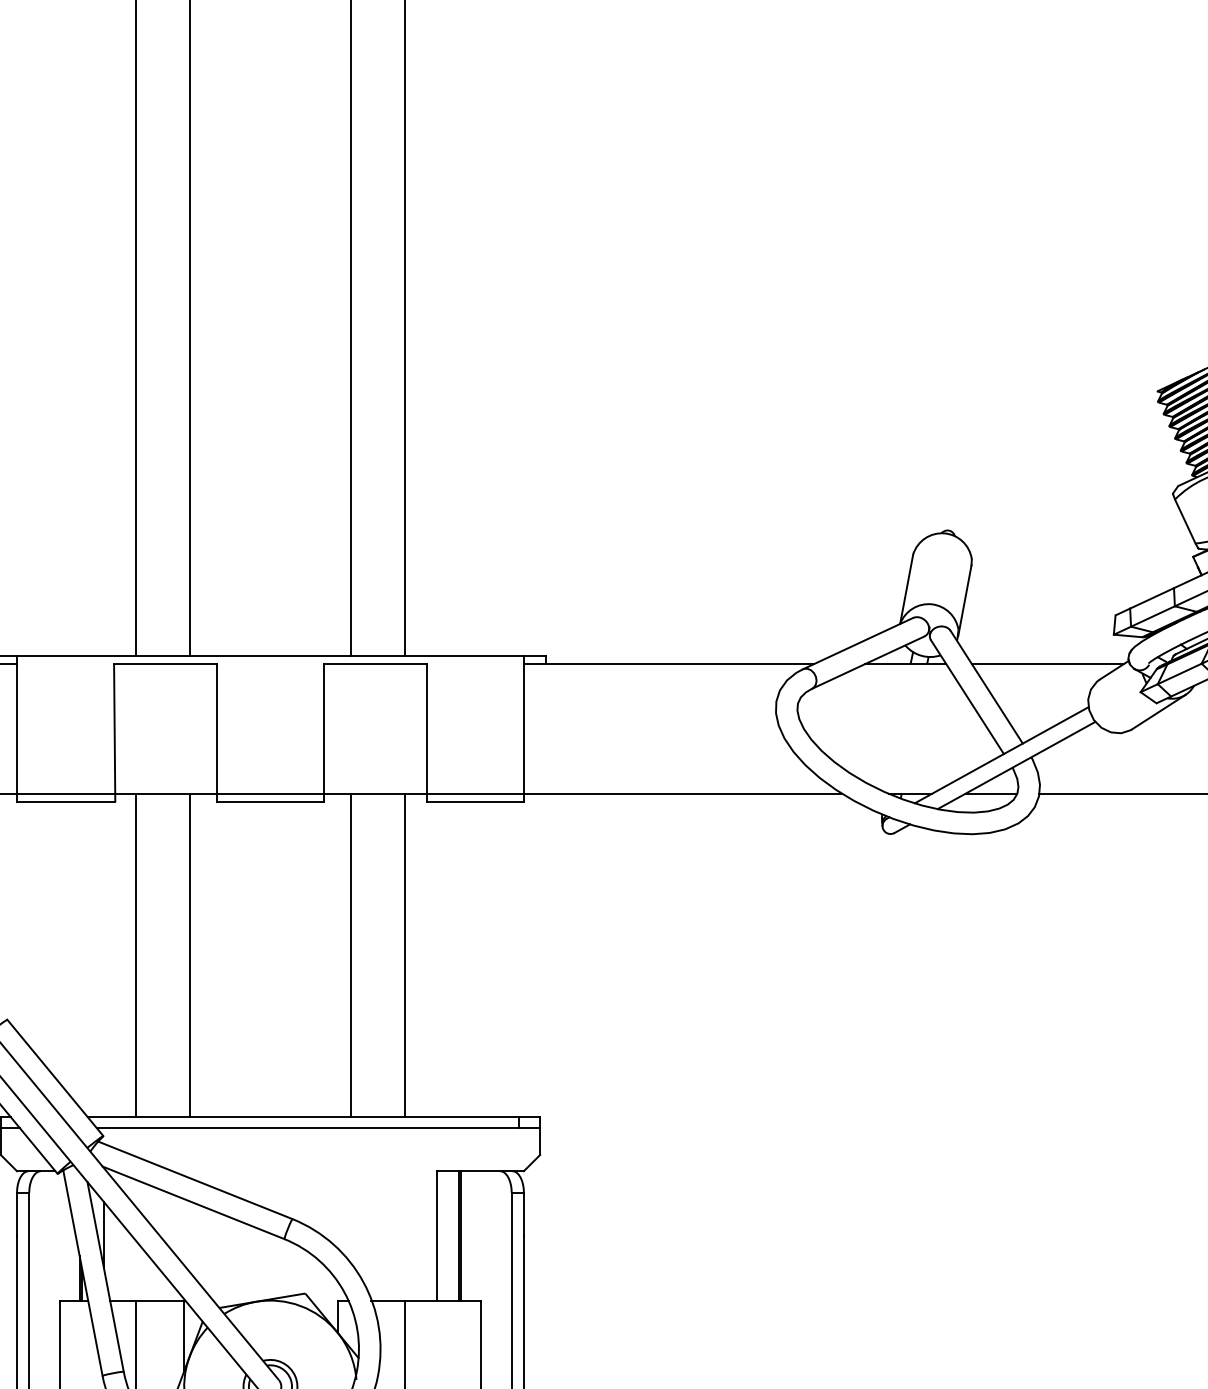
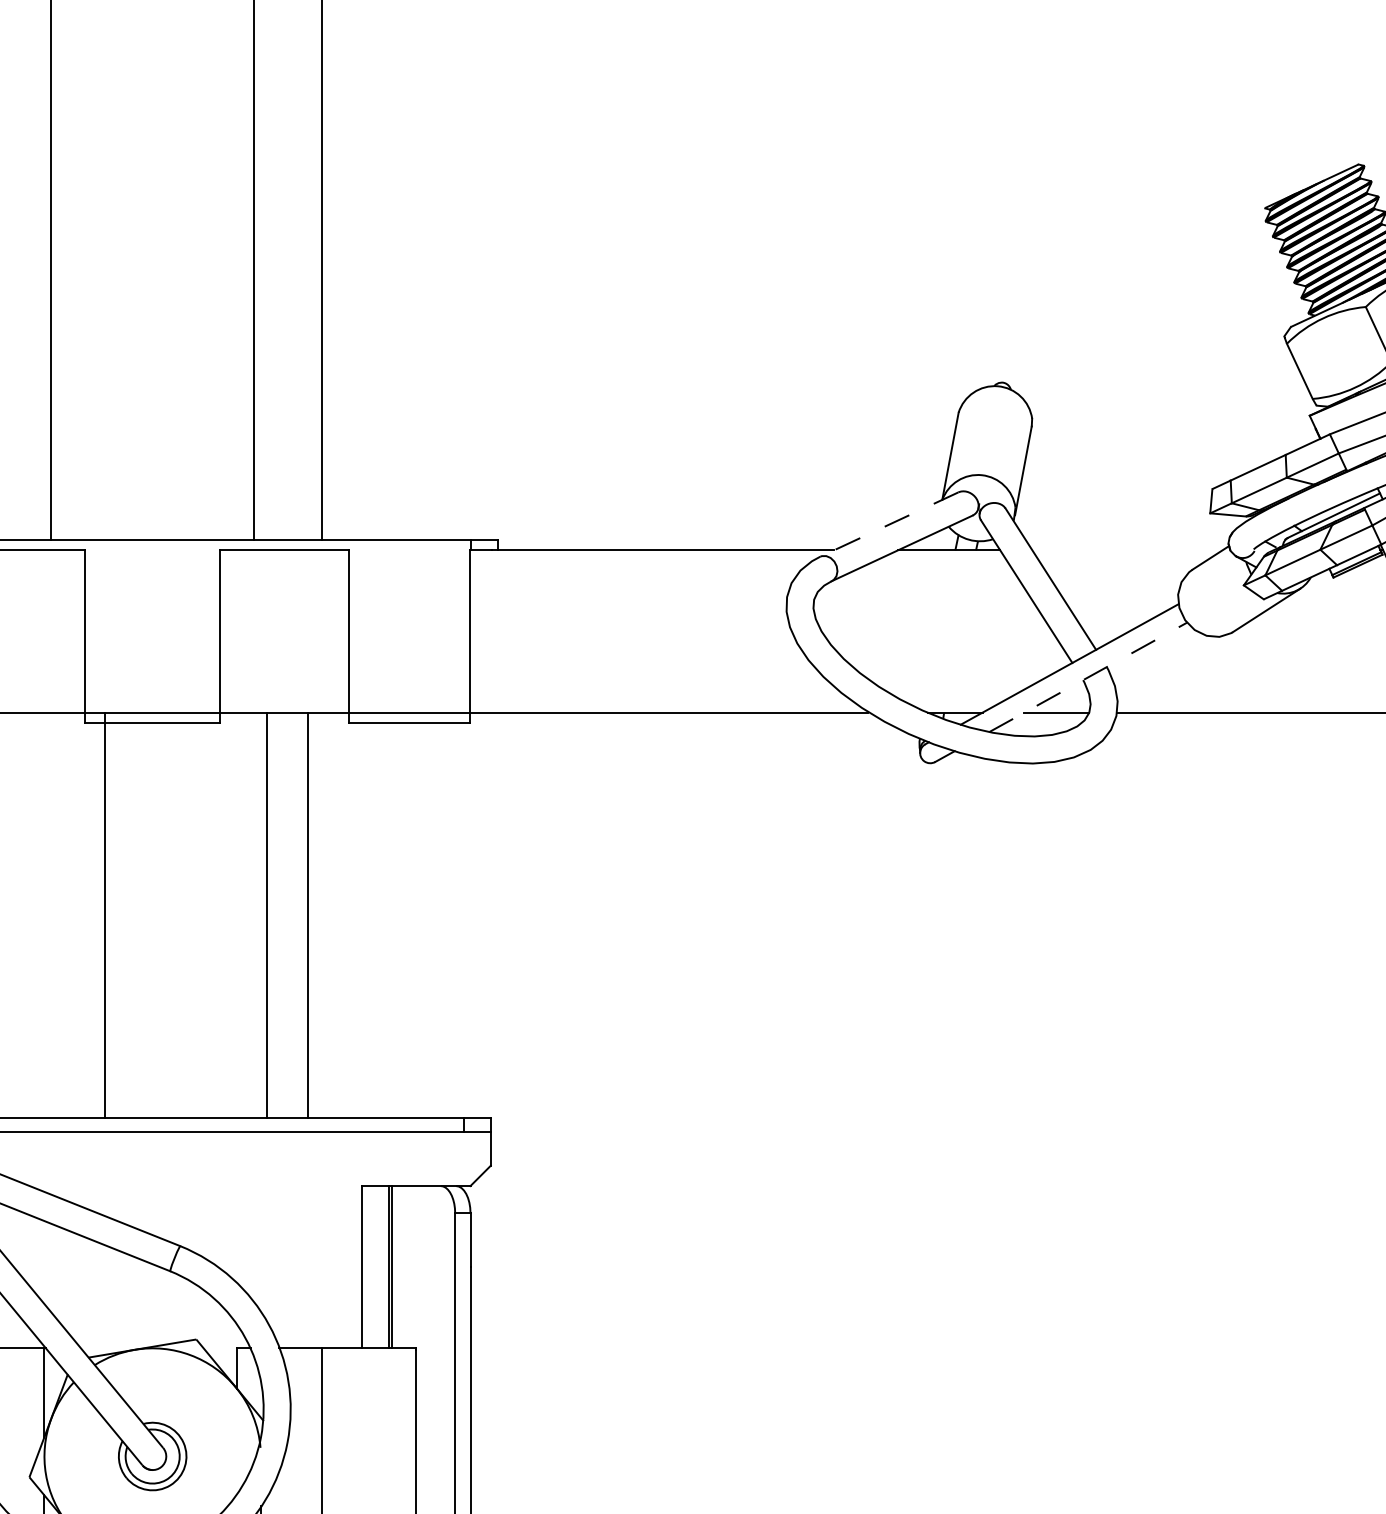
line: (857, 643) -> (888, 524), solid -> dashed
line: (1047, 664) -> (1127, 550), removed
line: (1016, 765) -> (1088, 677), solid -> dashed
line: (189, 955) -> (105, 915), moved
line: (351, 955) -> (308, 915), moved
line: (405, 955) -> (266, 915), moved

